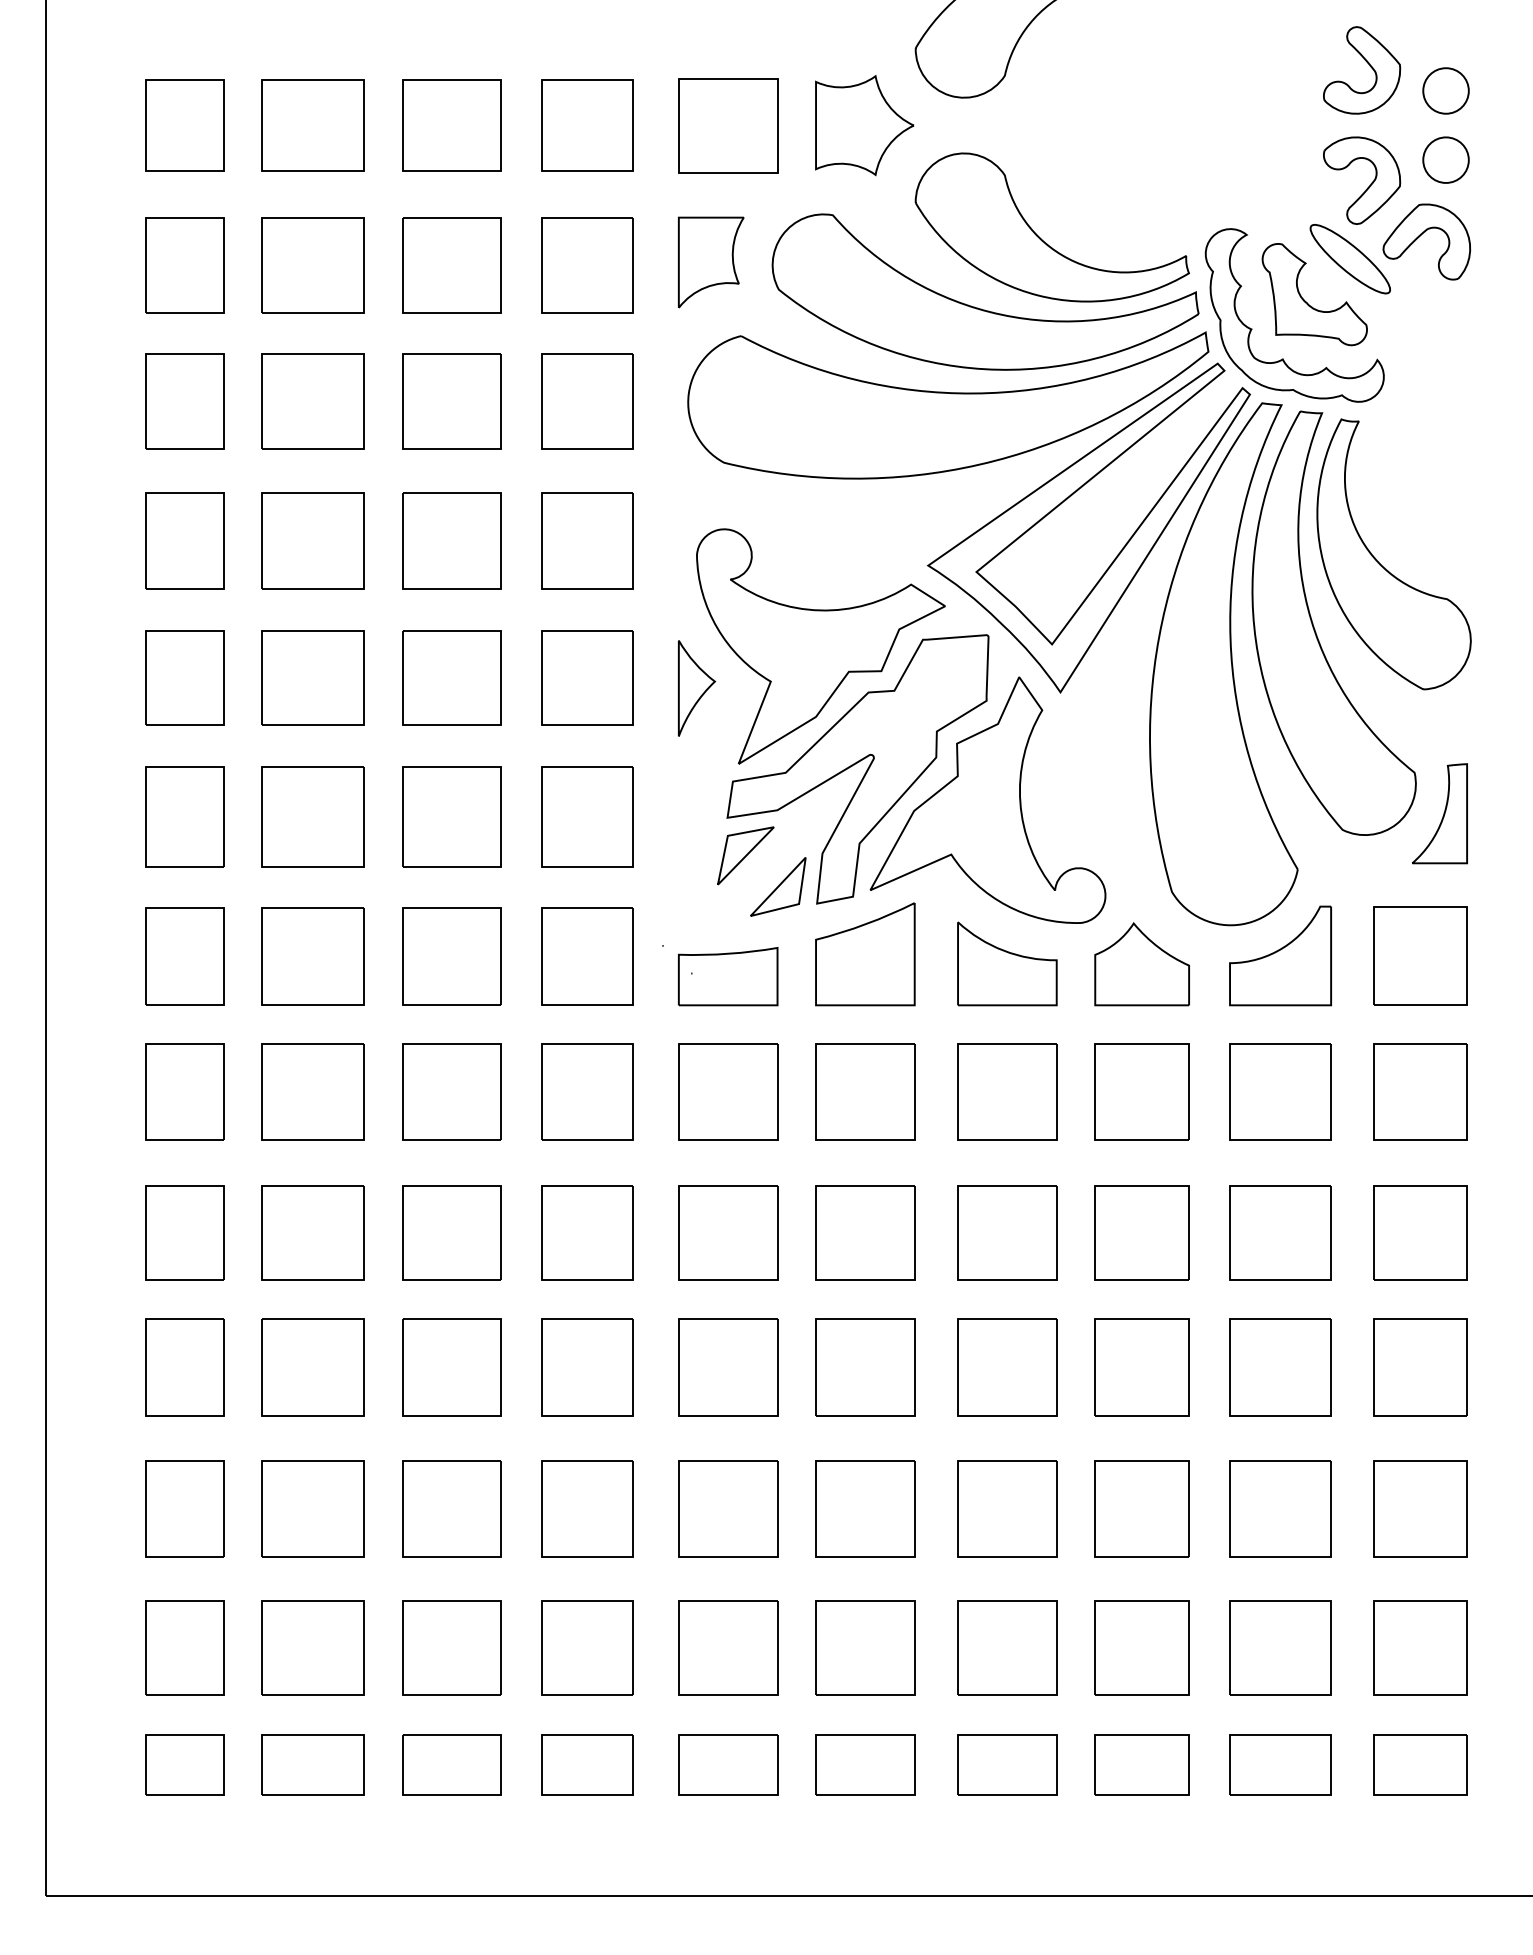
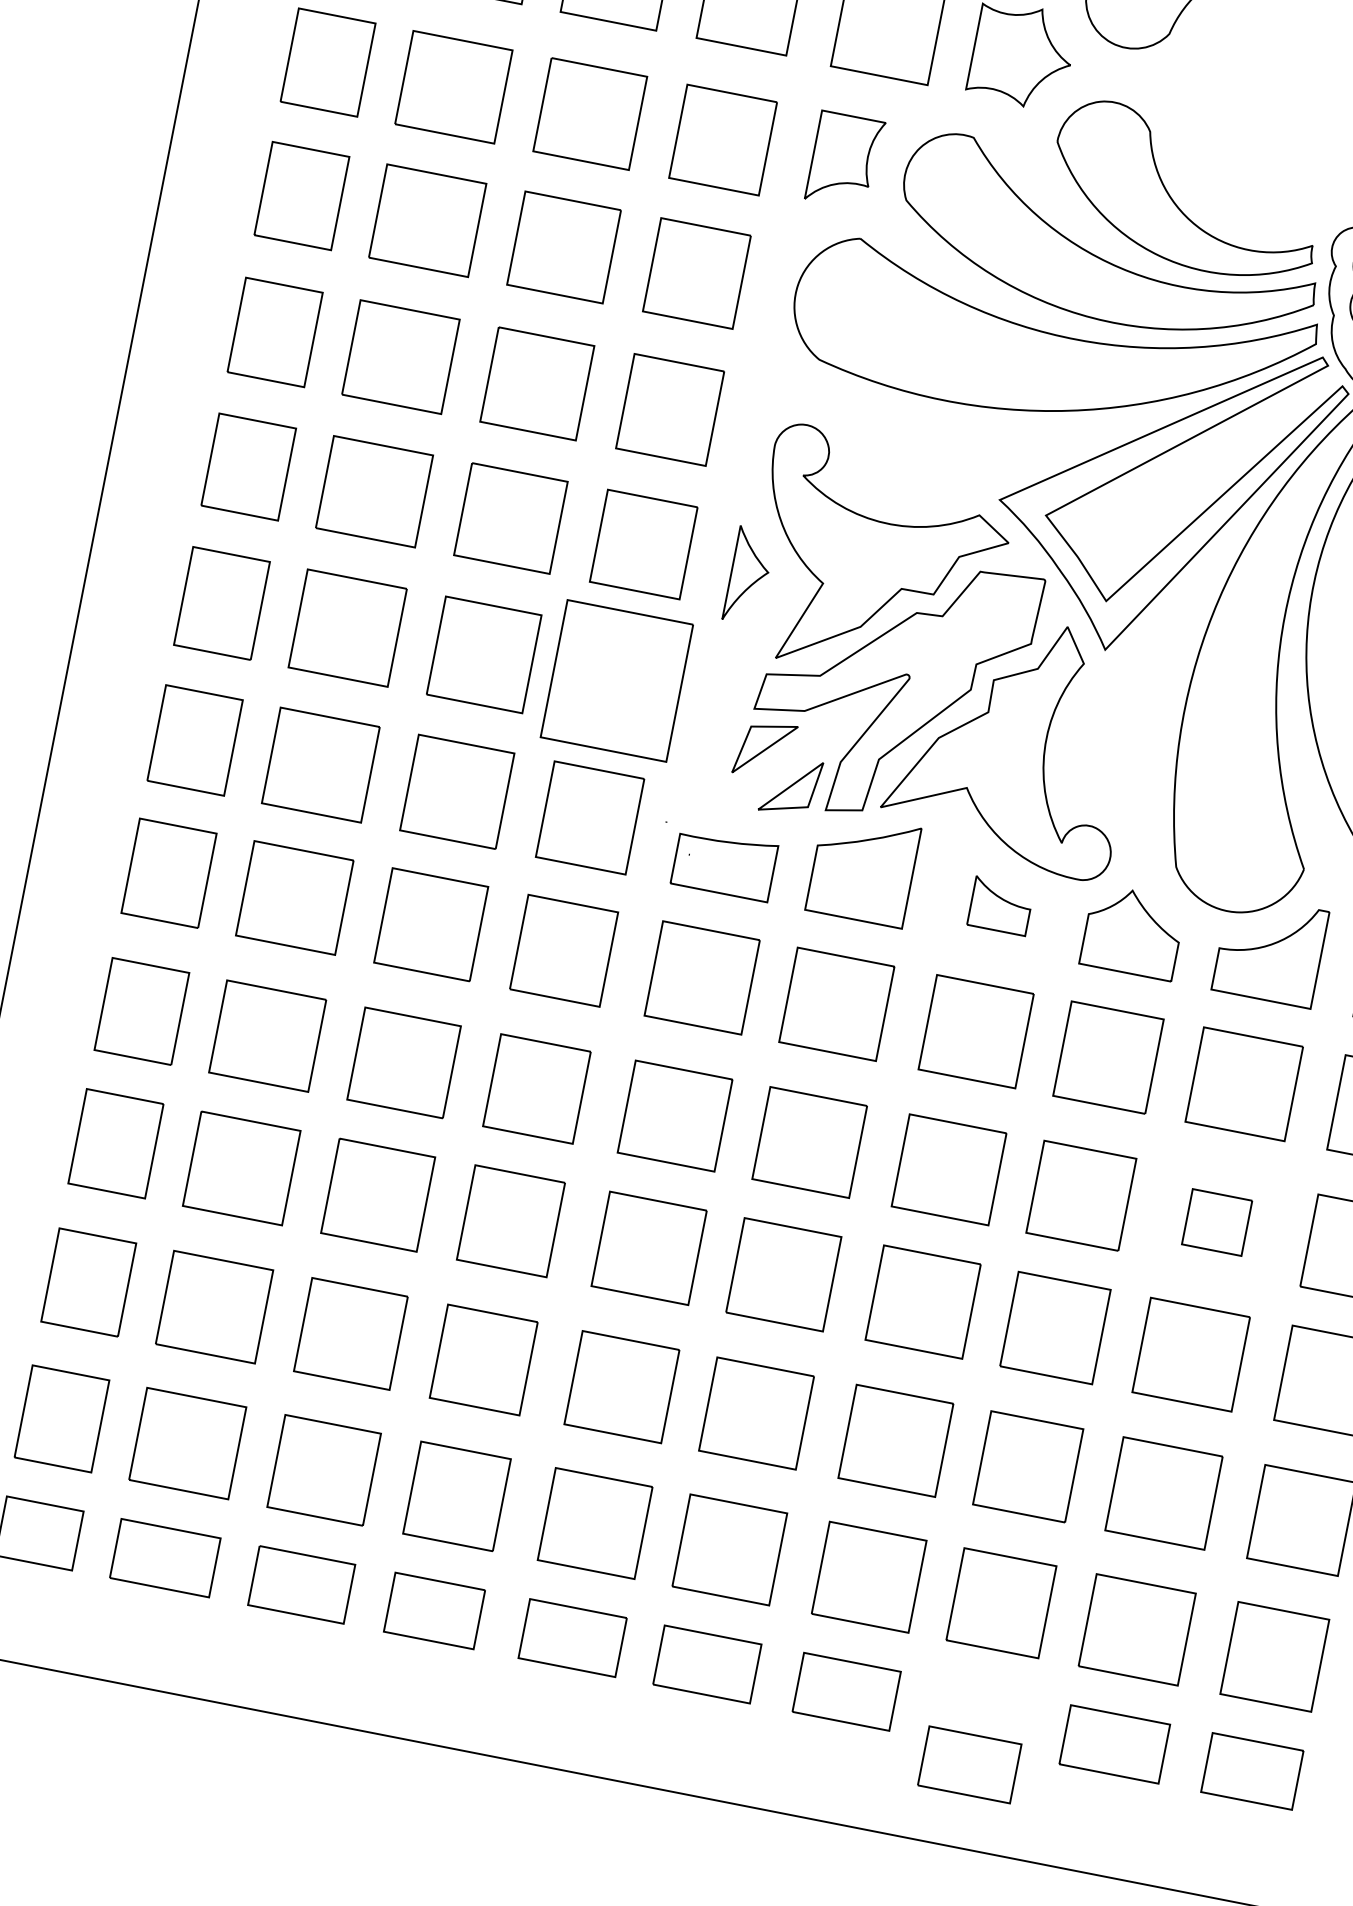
part: (587, 816) -> (617, 680), size x1.4
part: (1007, 963) -> (1001, 905), size x0.6
part: (1280, 1232) -> (1217, 1222), size x0.6
part: (1141, 1764) -> (969, 1764), moved

